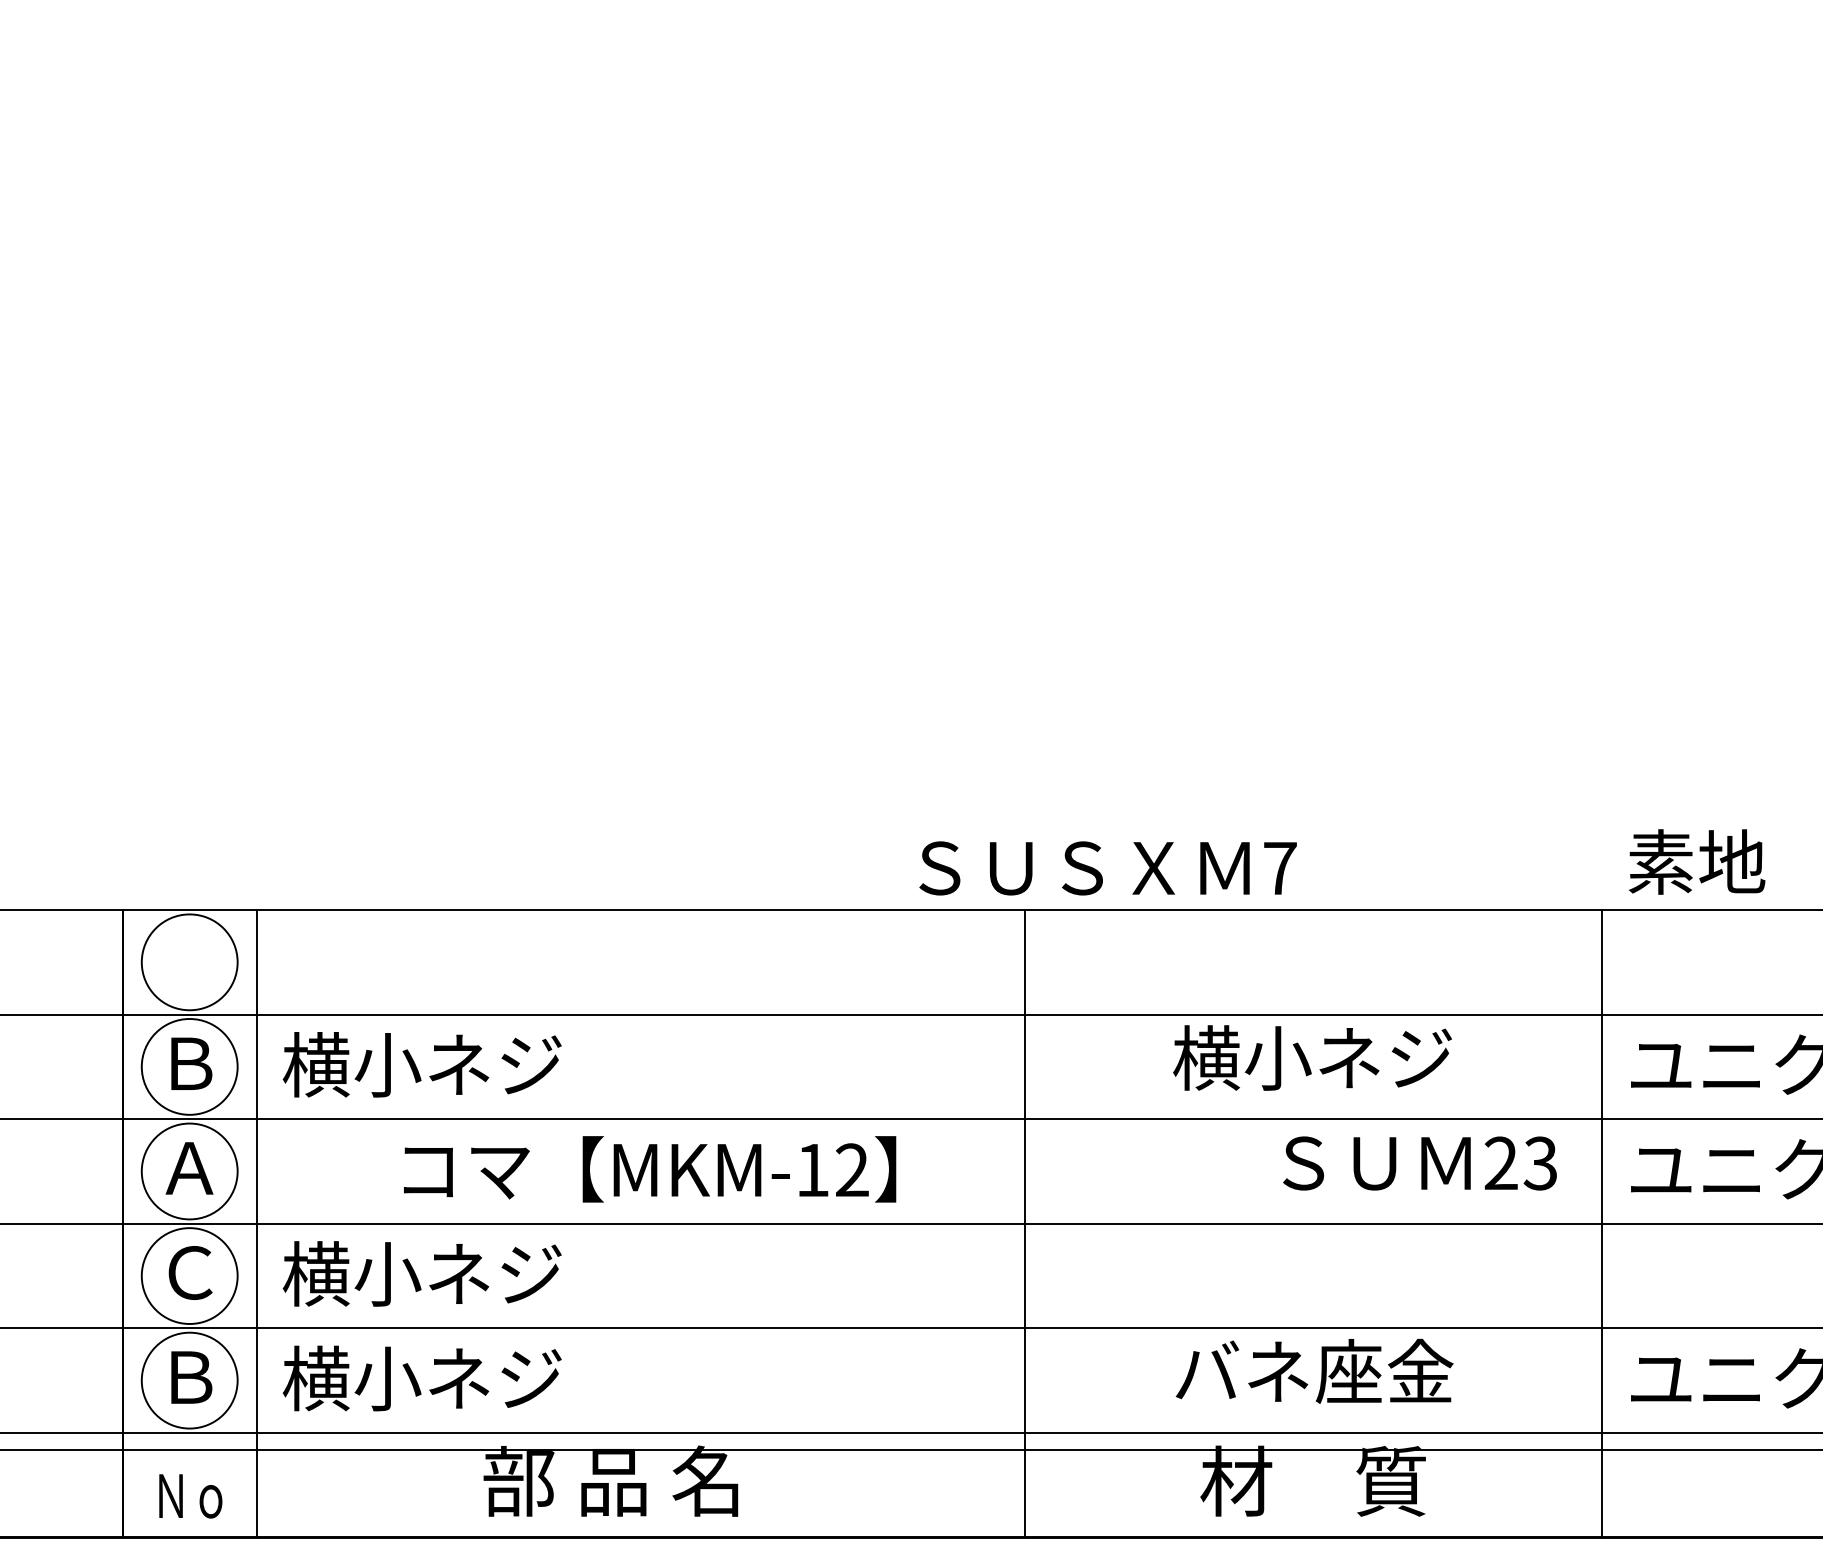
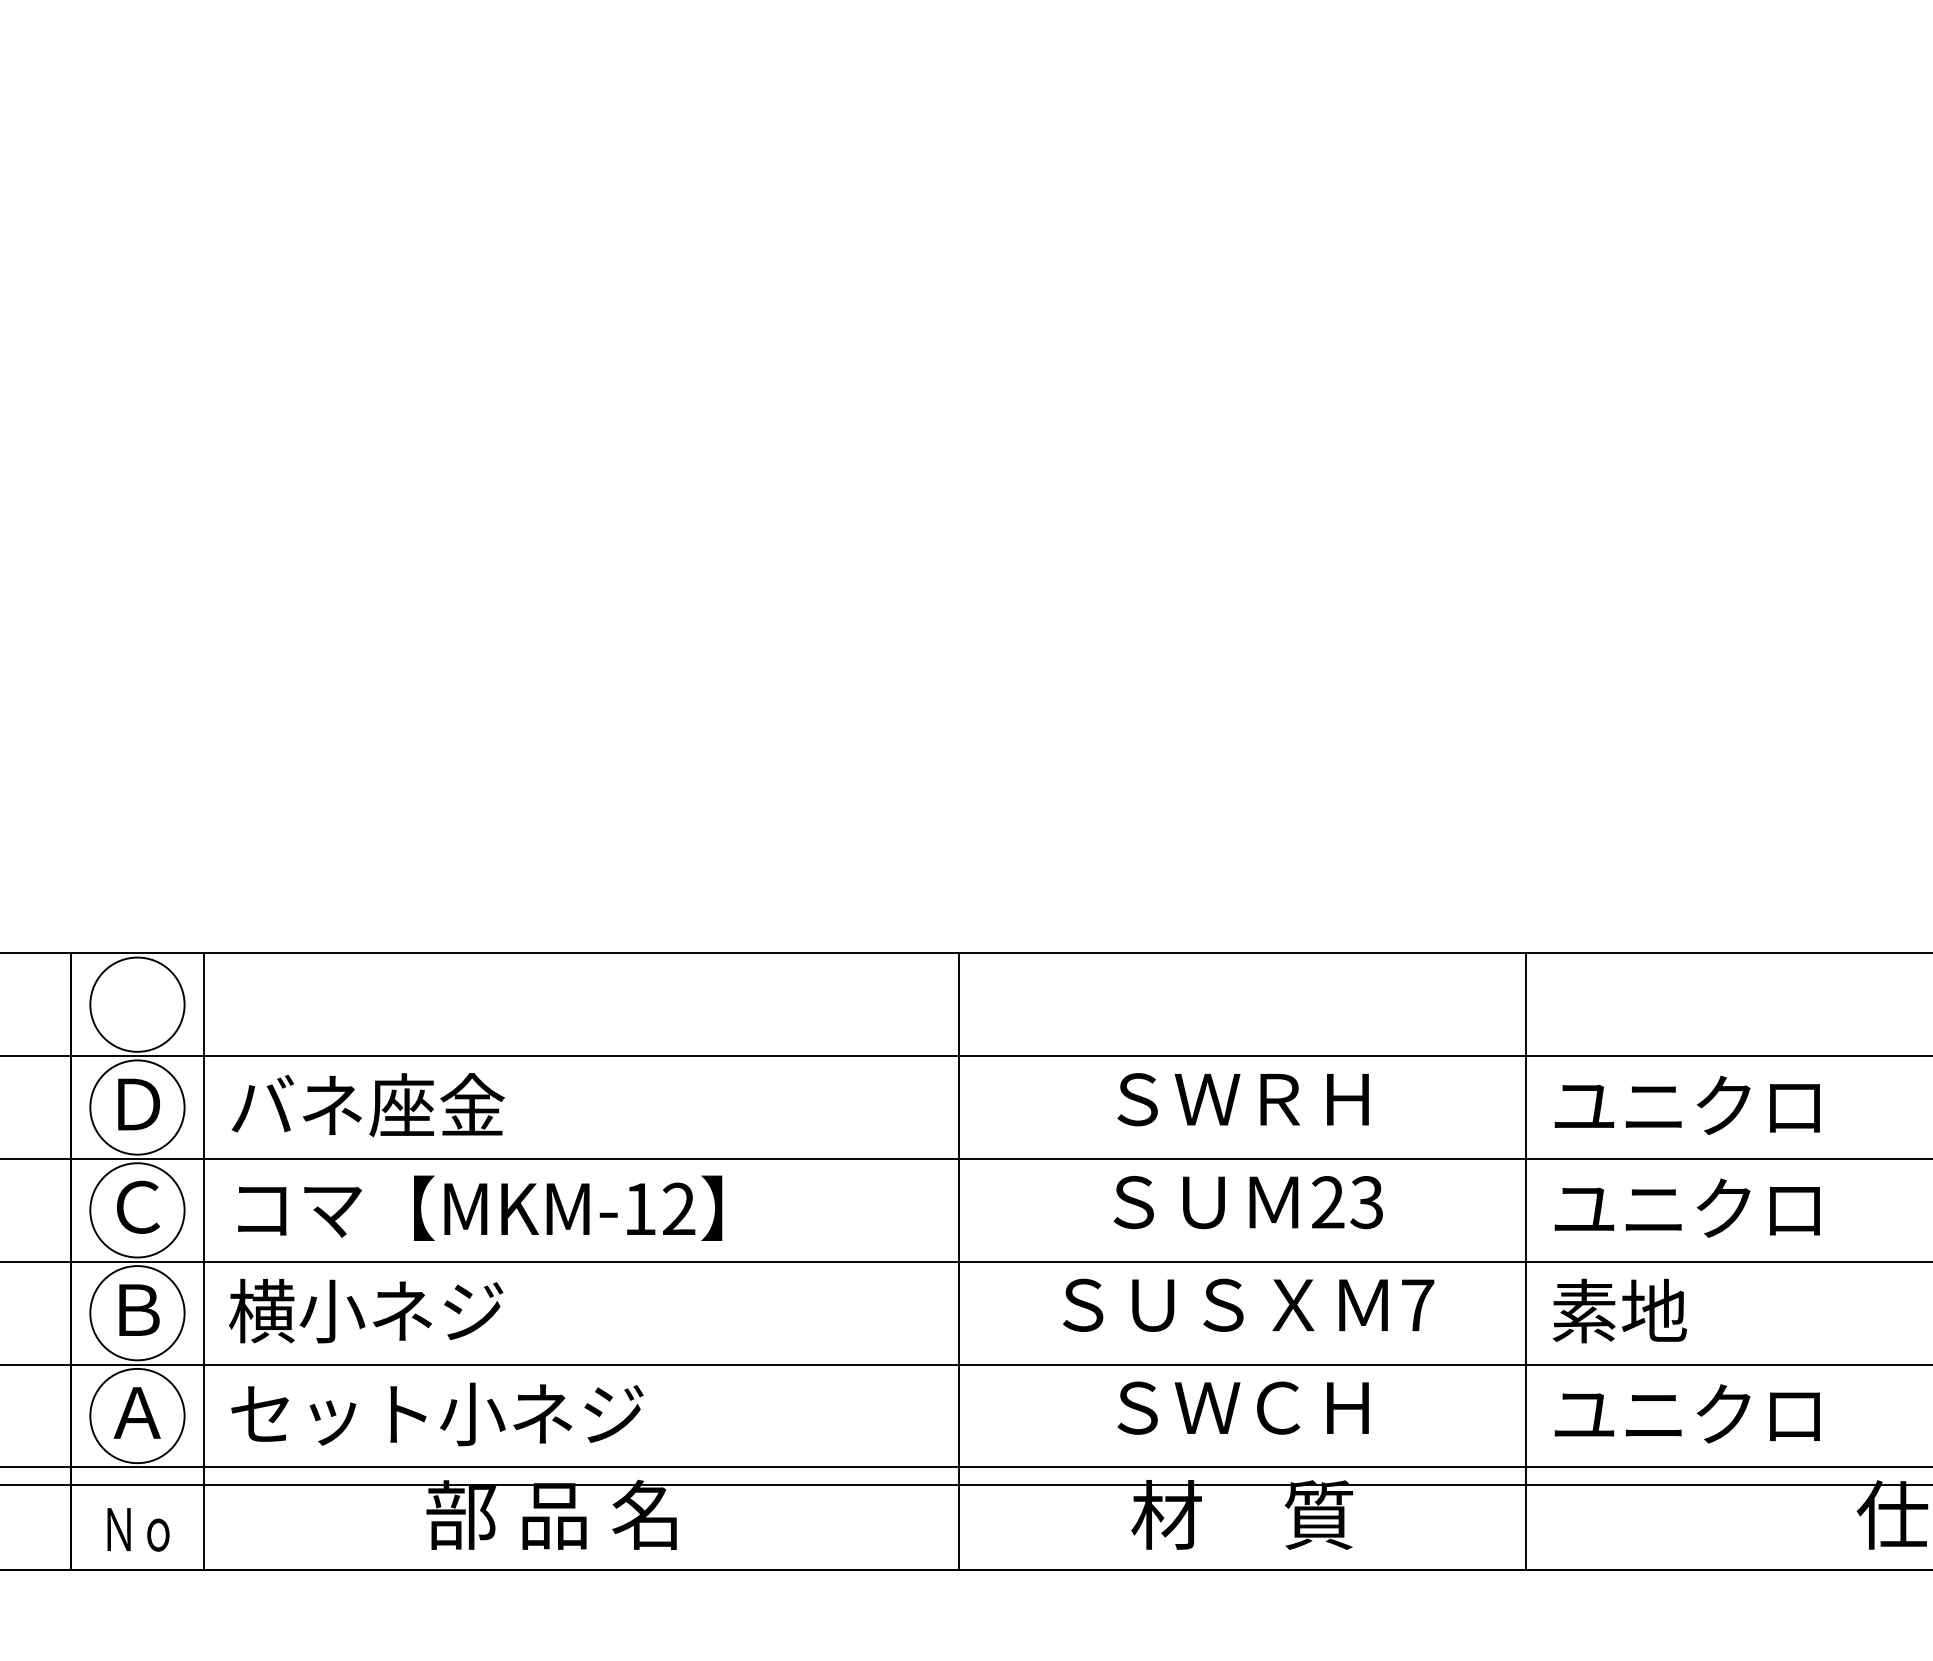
text: (1696, 861) -> (1619, 1310), moved
text: (1108, 867) -> (1248, 1304), moved
text: (1312, 1057) -> (1241, 1098), 横小ネジ -> ＳＷＲＨ
text: (191, 1063) -> (139, 1104), Ｂ -> Ｄ
text: (422, 1064) -> (366, 1105), 横小ネジ -> バネ座金
text: (1419, 1163) -> (1247, 1202), moved
text: (188, 1167) -> (136, 1206), Ａ -> Ｃ
text: (650, 1168) -> (480, 1207), moved
text: (190, 1272) -> (138, 1309), Ｃ -> Ｂ
text: (1314, 1370) -> (1243, 1406), バネ座金 -> ＳＷＣＨ
text: (188, 1377) -> (136, 1412), Ｂ -> Ａ
text: (493, 1378) -> (436, 1413), 横小ネジ -> セット小ネジ

